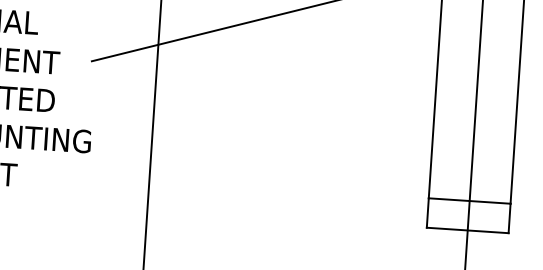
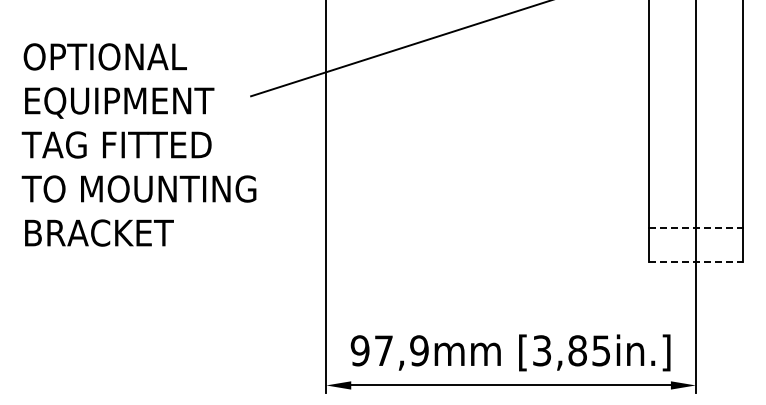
line: (470, 200) -> (696, 227), solid -> dashed
line: (468, 230) -> (696, 261), solid -> dashed

